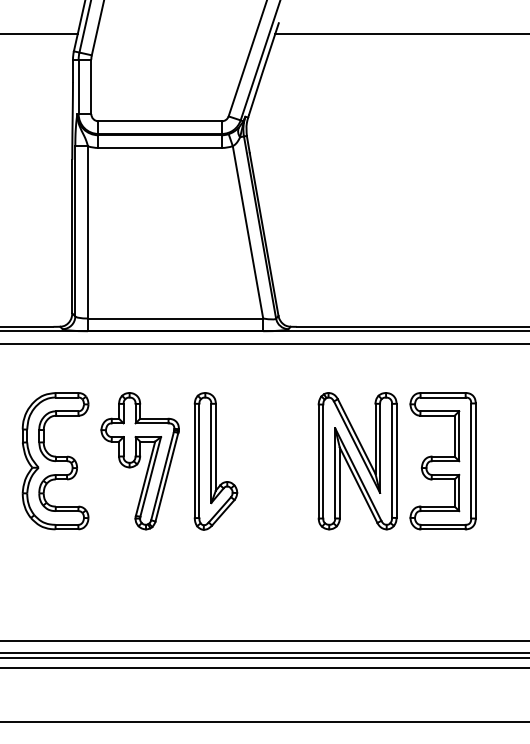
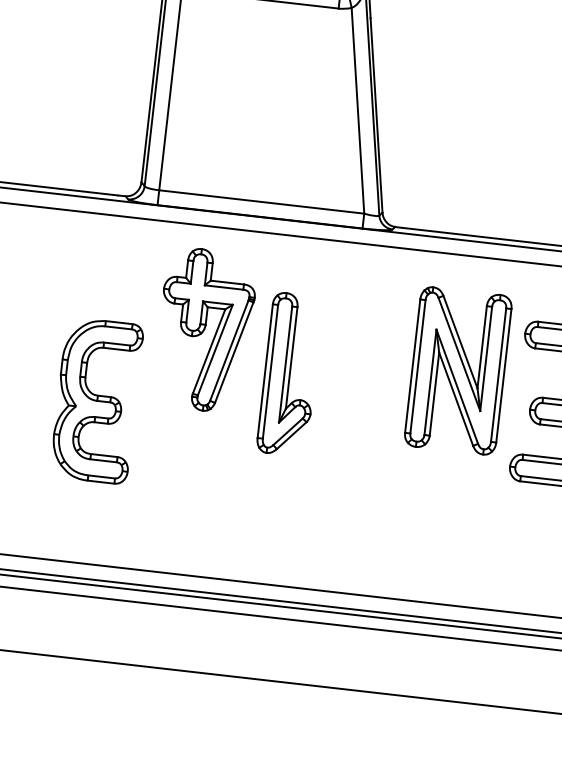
part: (55, 461) -> (96, 401), moved
part: (139, 461) -> (204, 330), moved
part: (357, 461) -> (458, 371), moved

